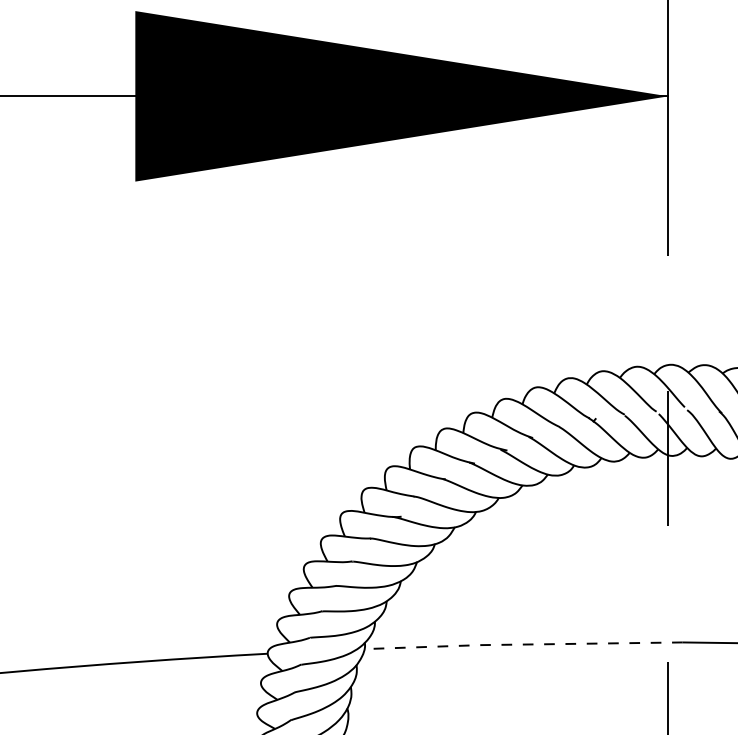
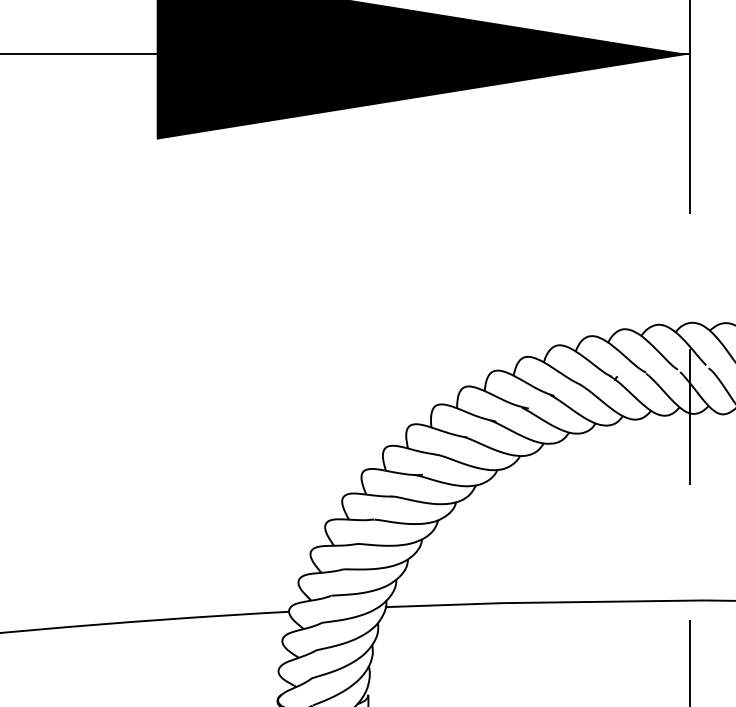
line: (521, 644) -> (542, 602), dashed -> solid

